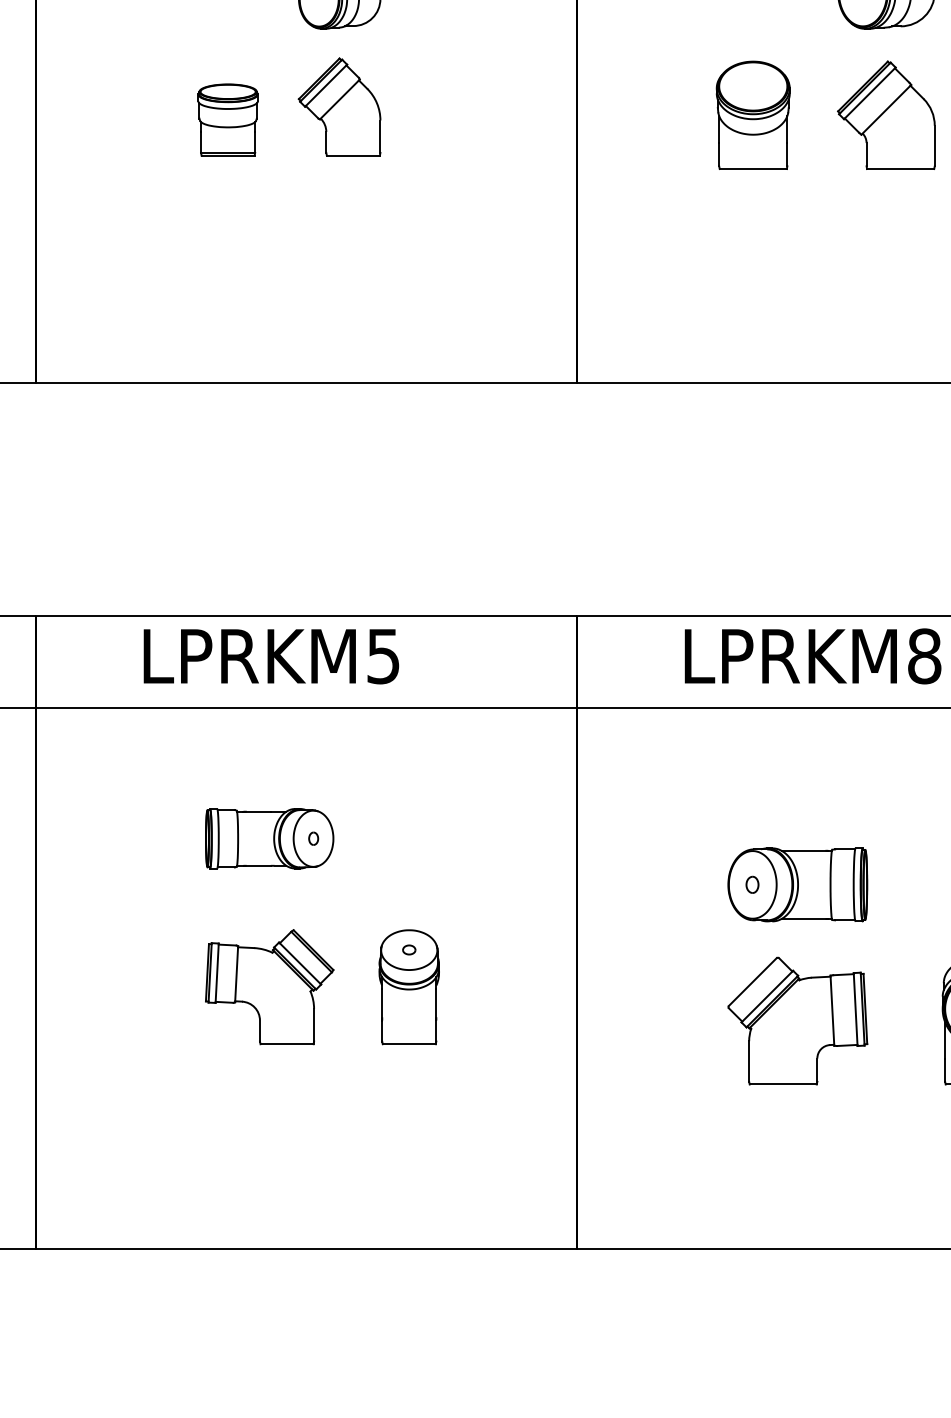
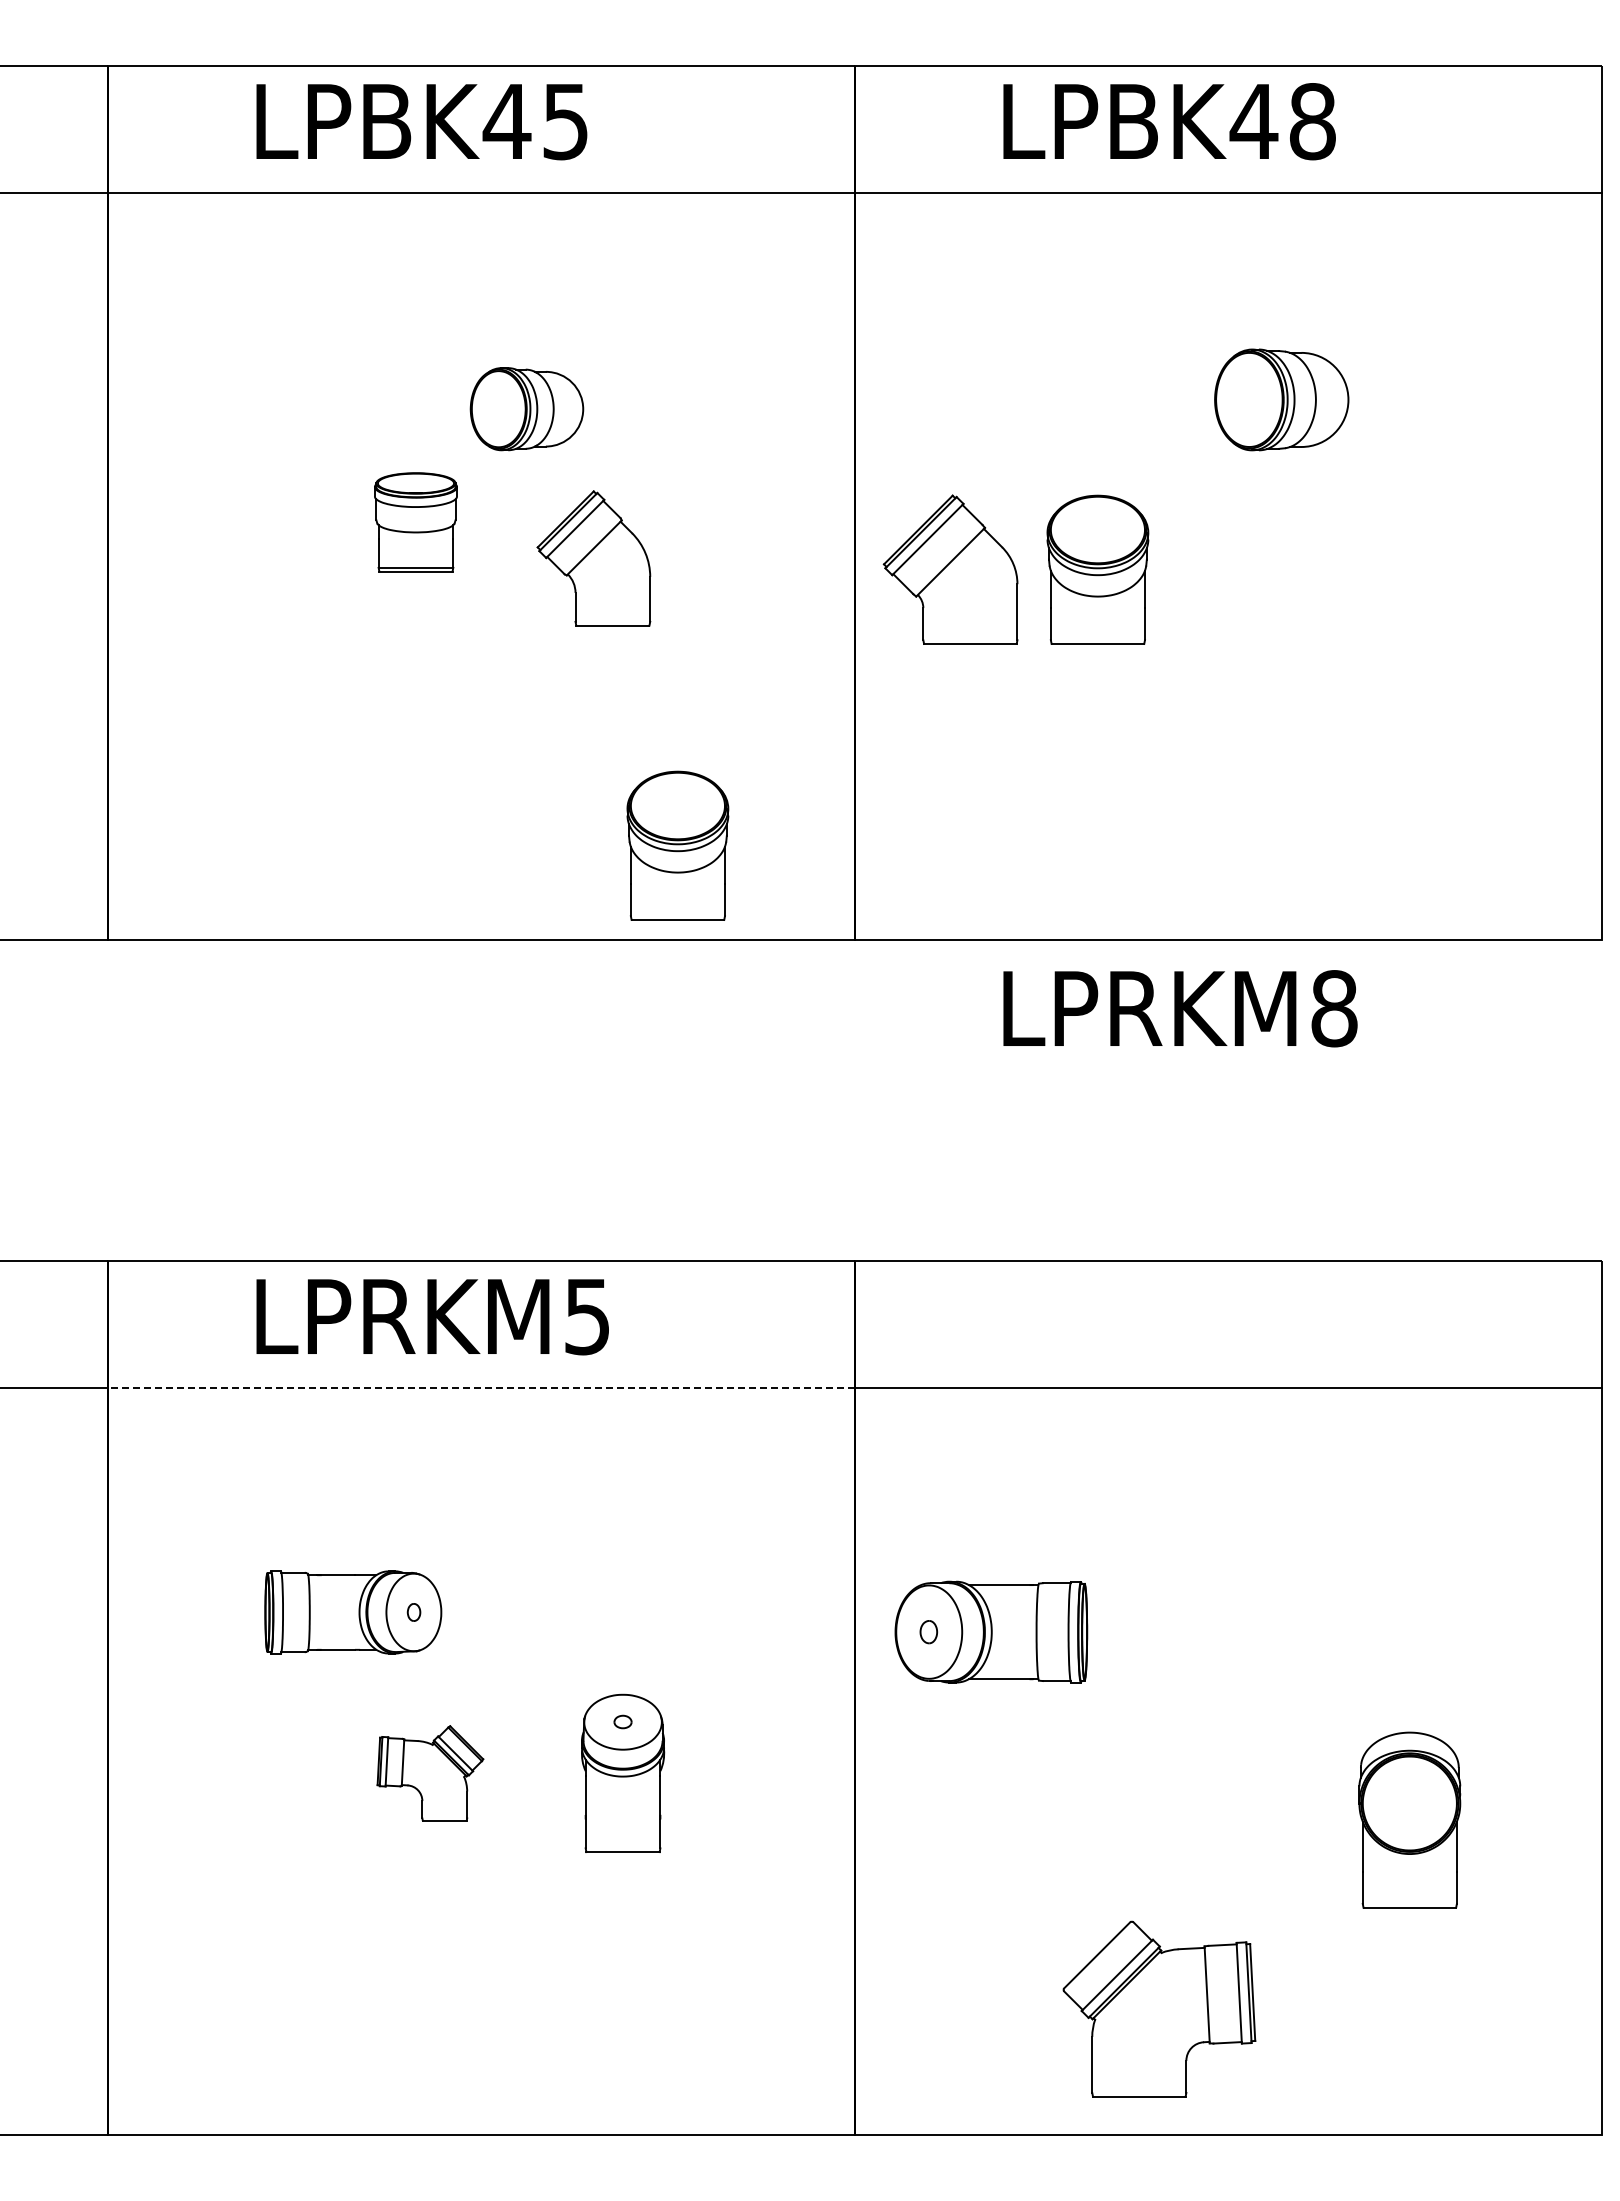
part: (339, 107) -> (593, 558), moved
part: (886, 115) -> (950, 569), moved
part: (227, 120) -> (415, 522), moved
part: (448, 315) -> (677, 845), added
text: (813, 656) -> (1180, 1008), moved
line: (306, 708) -> (481, 1388), solid -> dashed
part: (269, 838) -> (353, 1612), moved
part: (797, 884) -> (991, 1631), moved
part: (269, 987) -> (430, 1773), size x0.6
part: (797, 1020) -> (1159, 2008), moved

